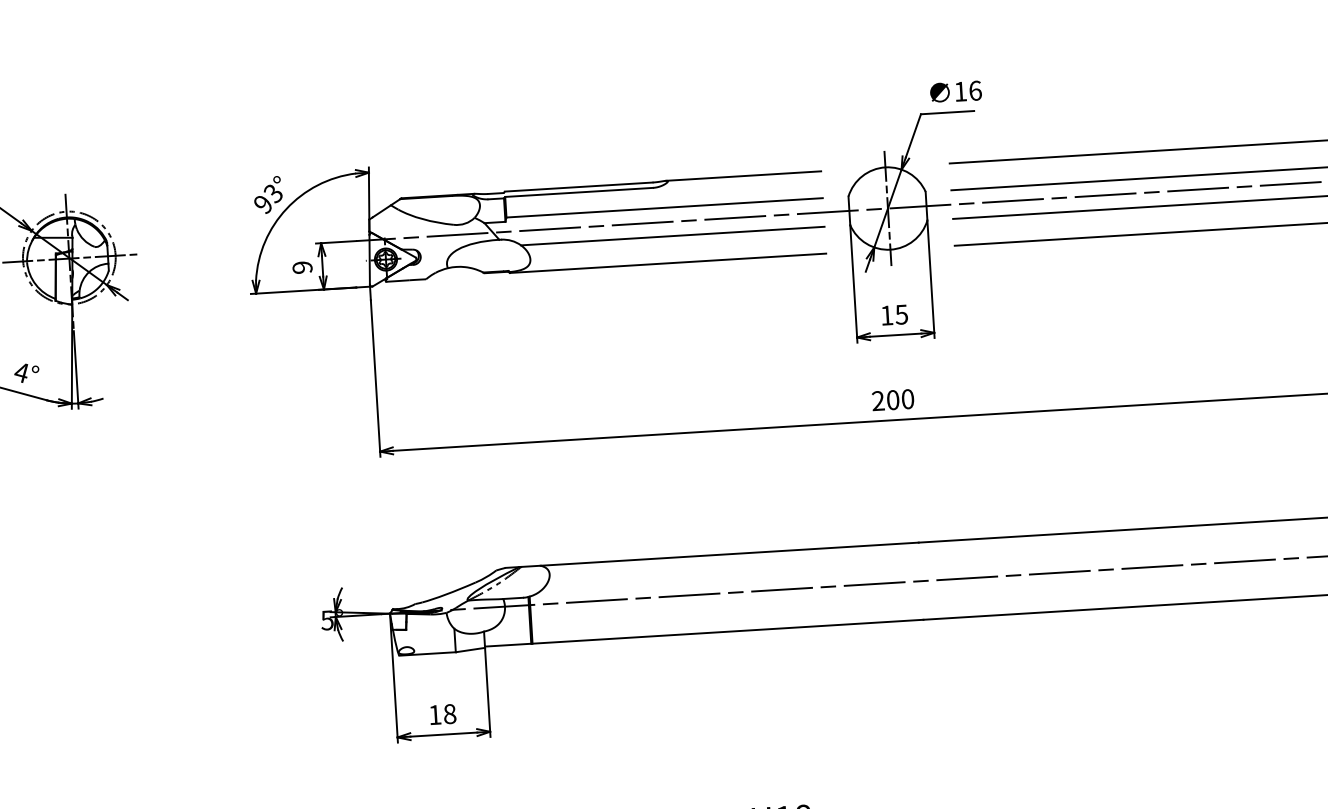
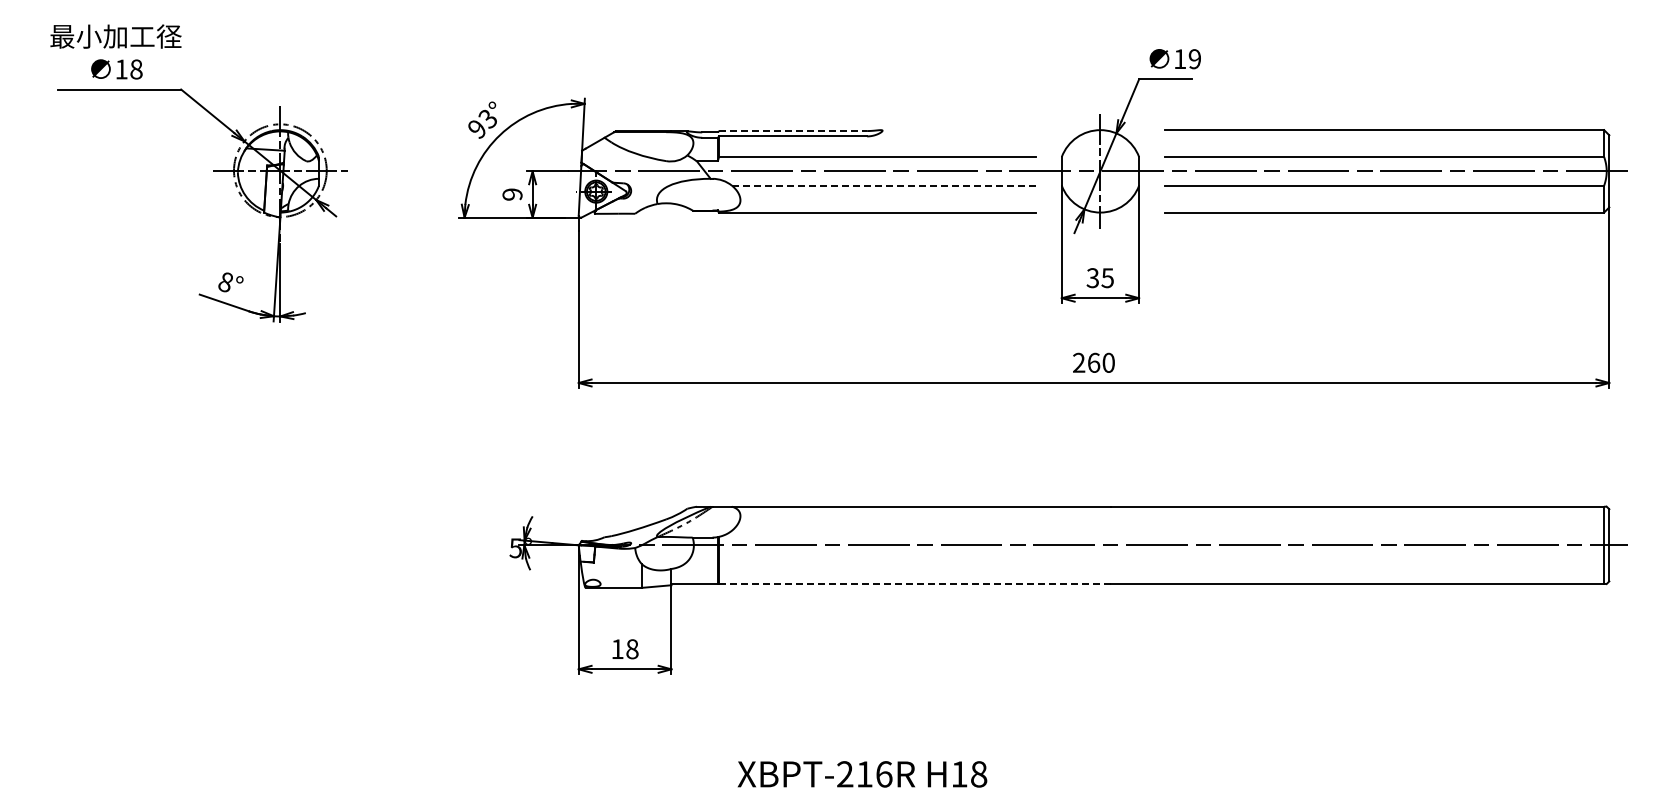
text: (974, 91) -> (1194, 59), 16 -> 19
line: (743, 176) -> (958, 130), removed
line: (579, 187) -> (793, 131), solid -> dashed
line: (673, 235) -> (884, 185), solid -> dashed
text: (886, 315) -> (1092, 278), 15 -> 35
text: (21, 372) -> (225, 282), 4° -> 8°
text: (893, 399) -> (1094, 362), 200 -> 260
line: (727, 631) -> (914, 583), solid -> dashed

